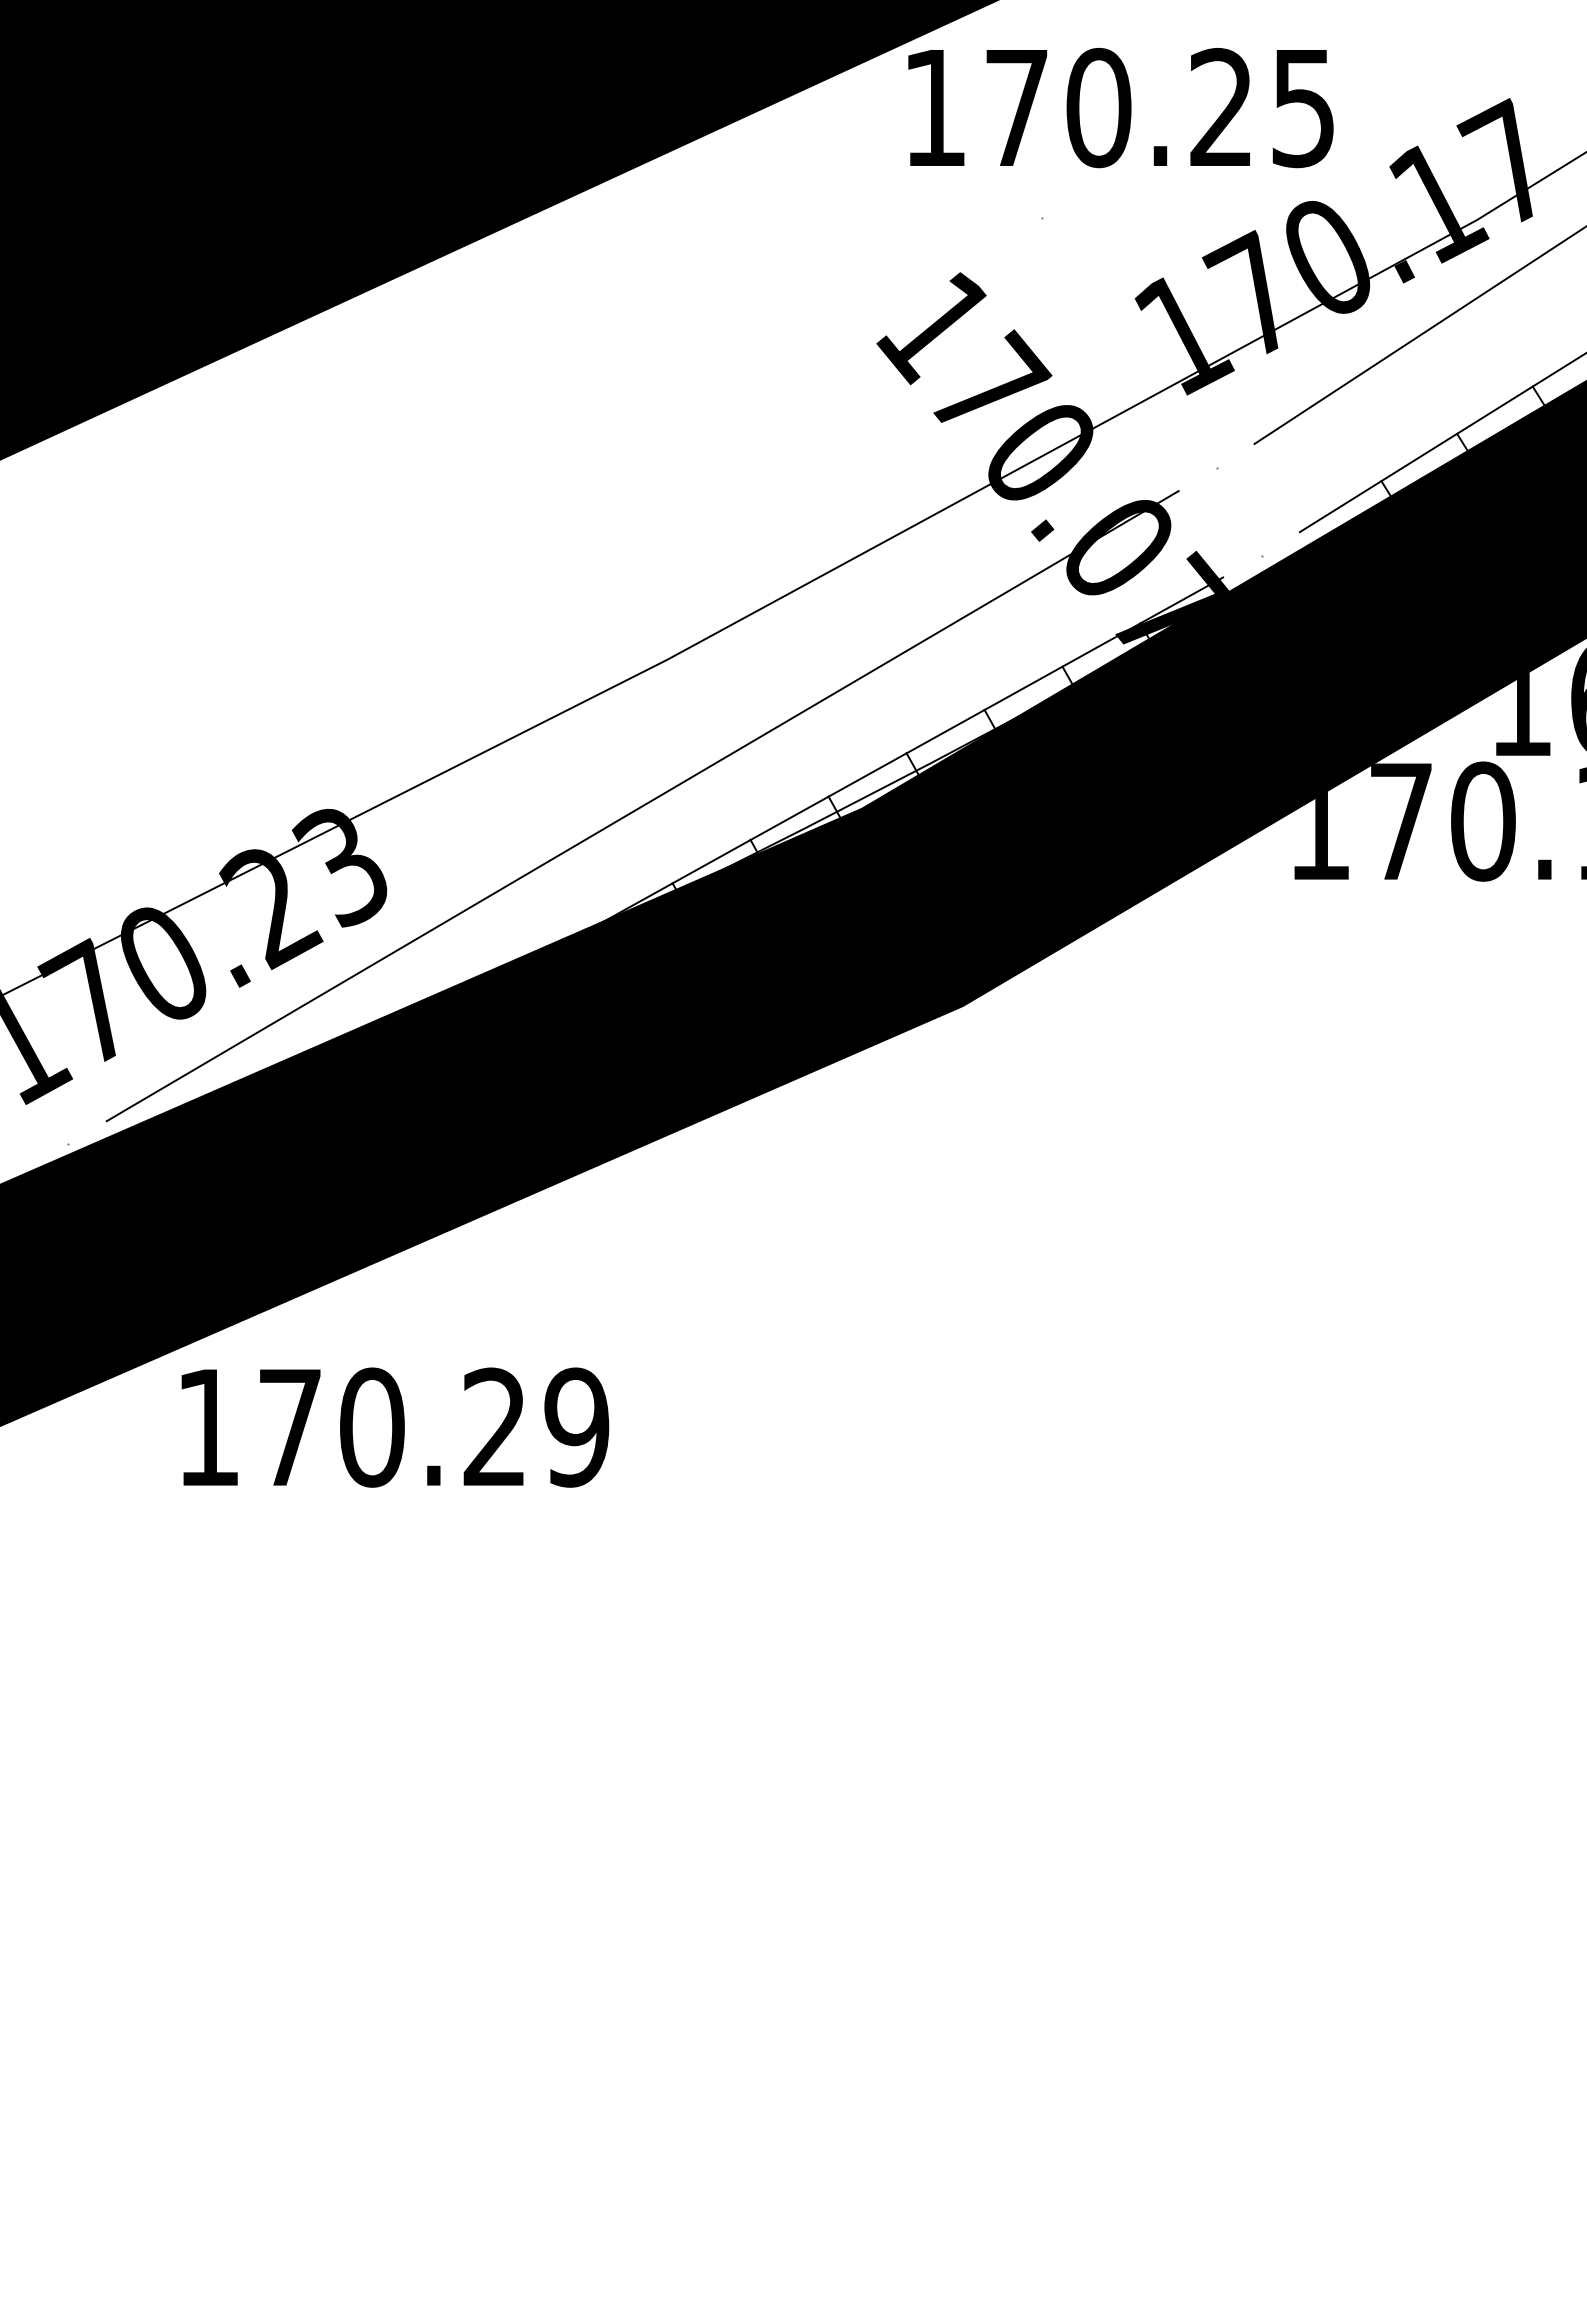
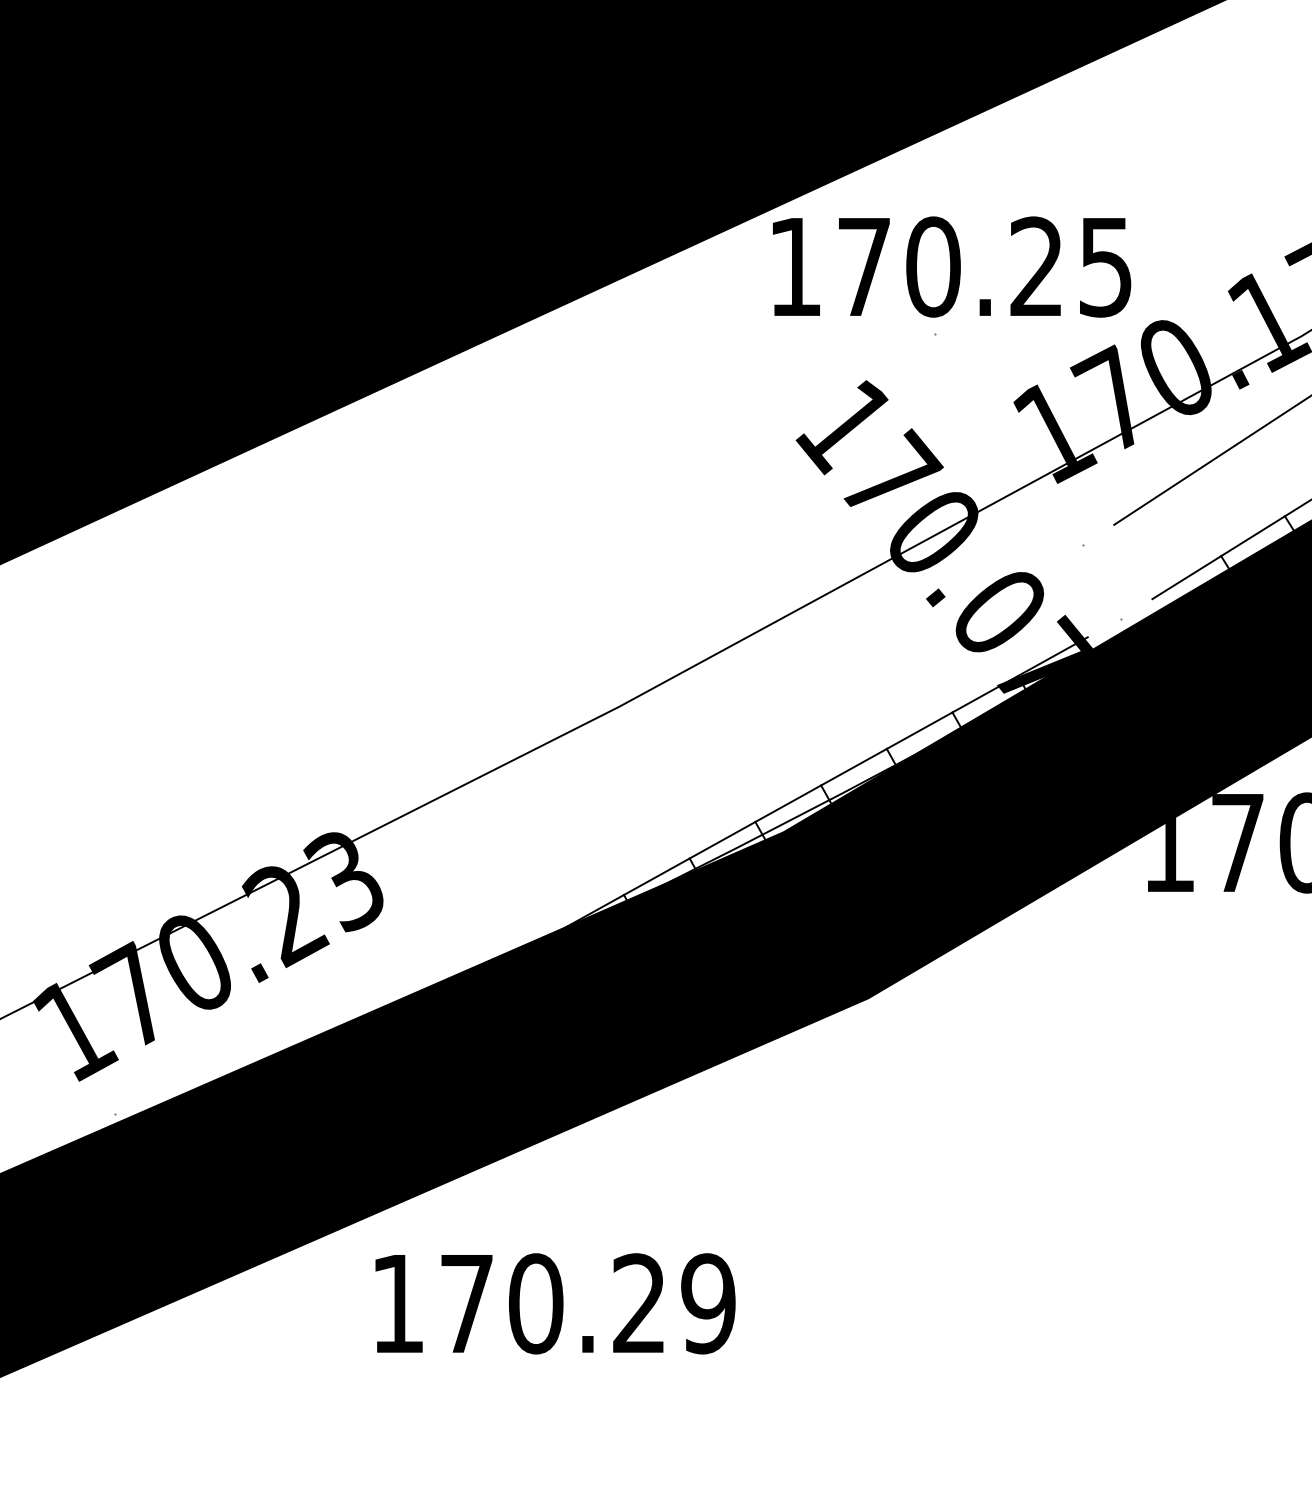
text: (1120, 108) -> (951, 267), moved
line: (642, 806) -> (598, 830), removed
text: (395, 1427) -> (555, 1303), moved

